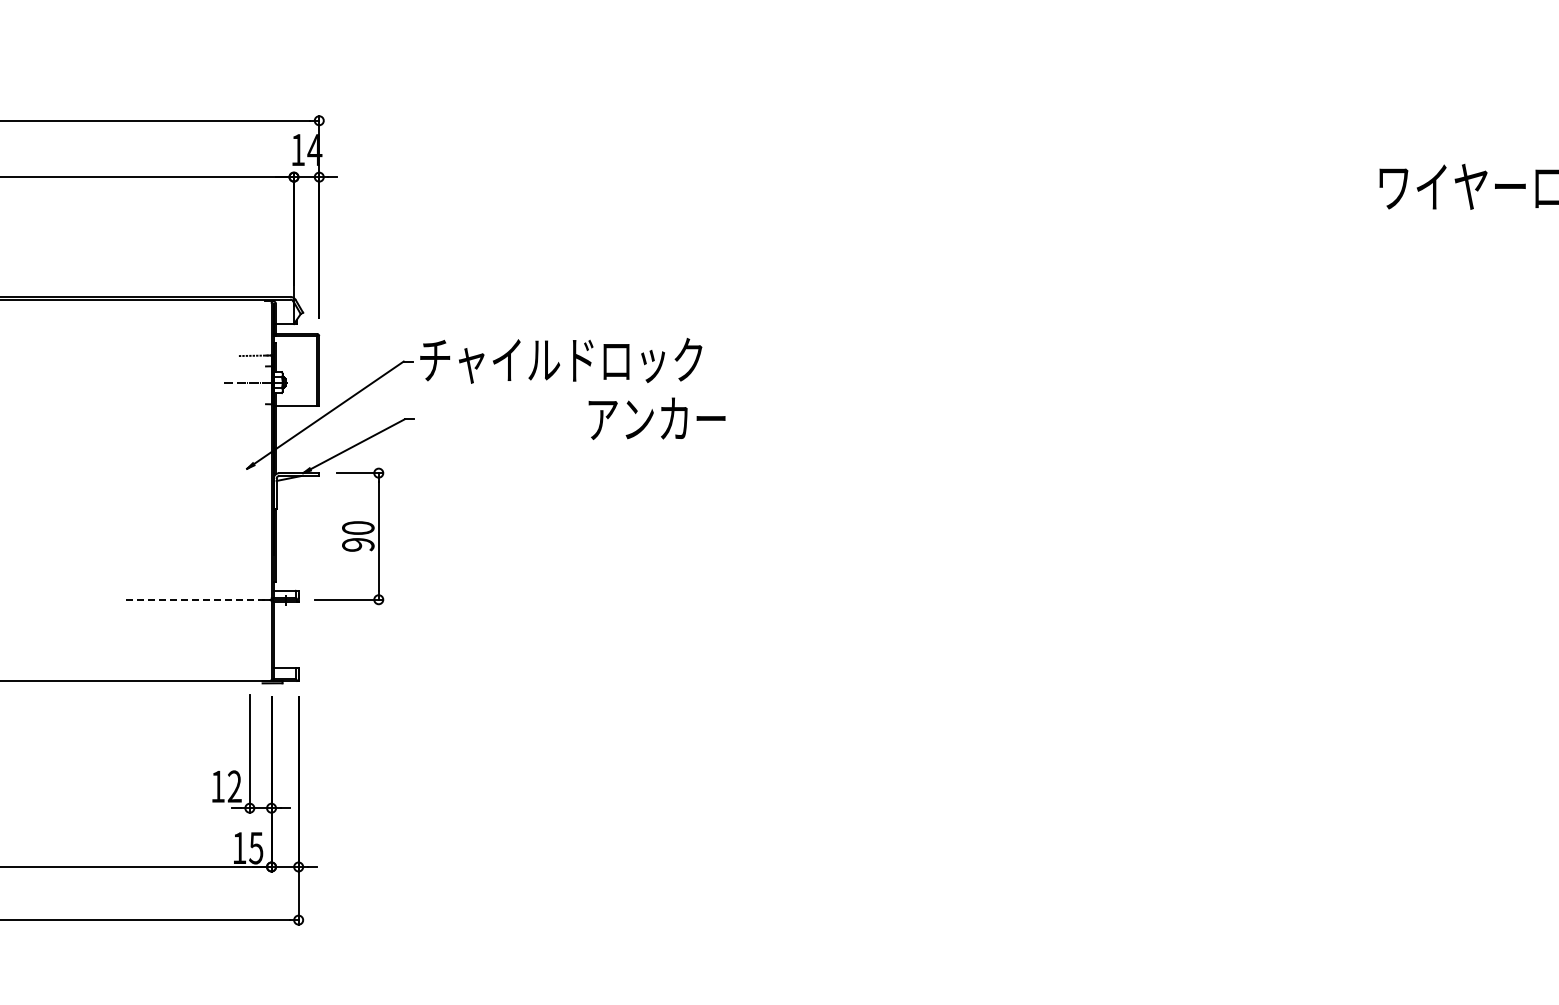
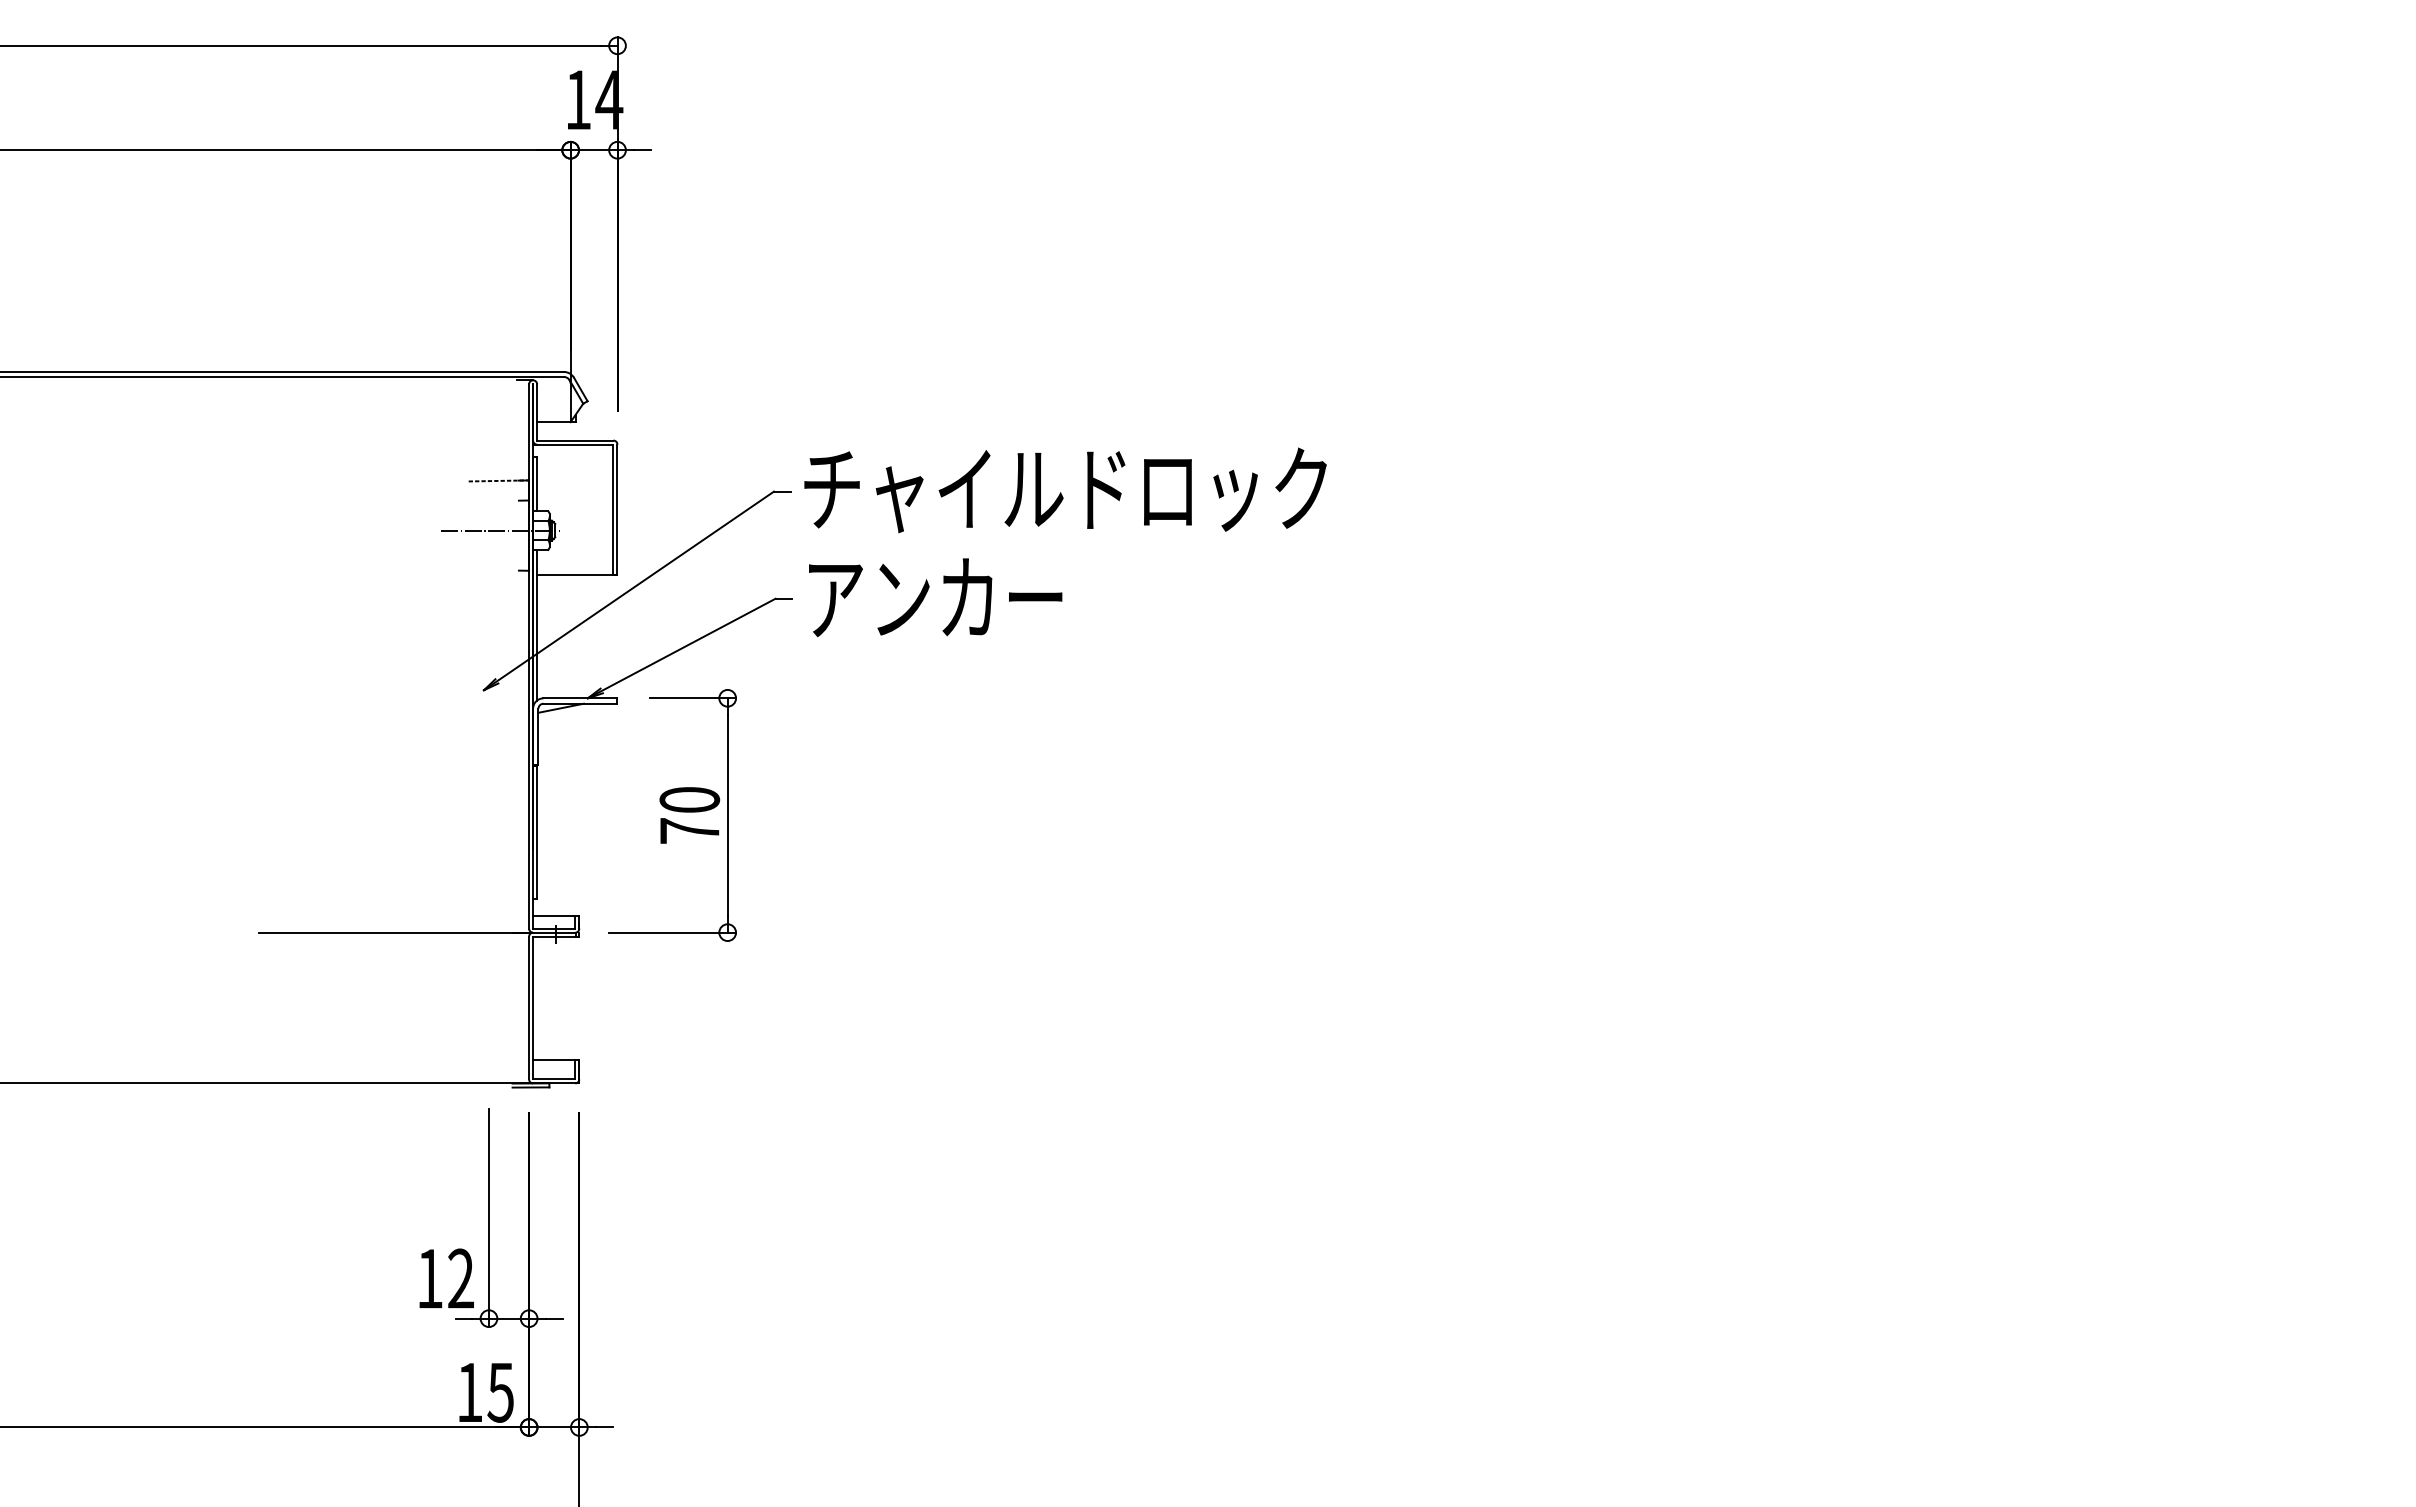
text: (656, 418) -> (934, 597), moved
text: (358, 544) -> (690, 830), 90 -> 70
line: (200, 599) -> (397, 932), dashed -> solid

